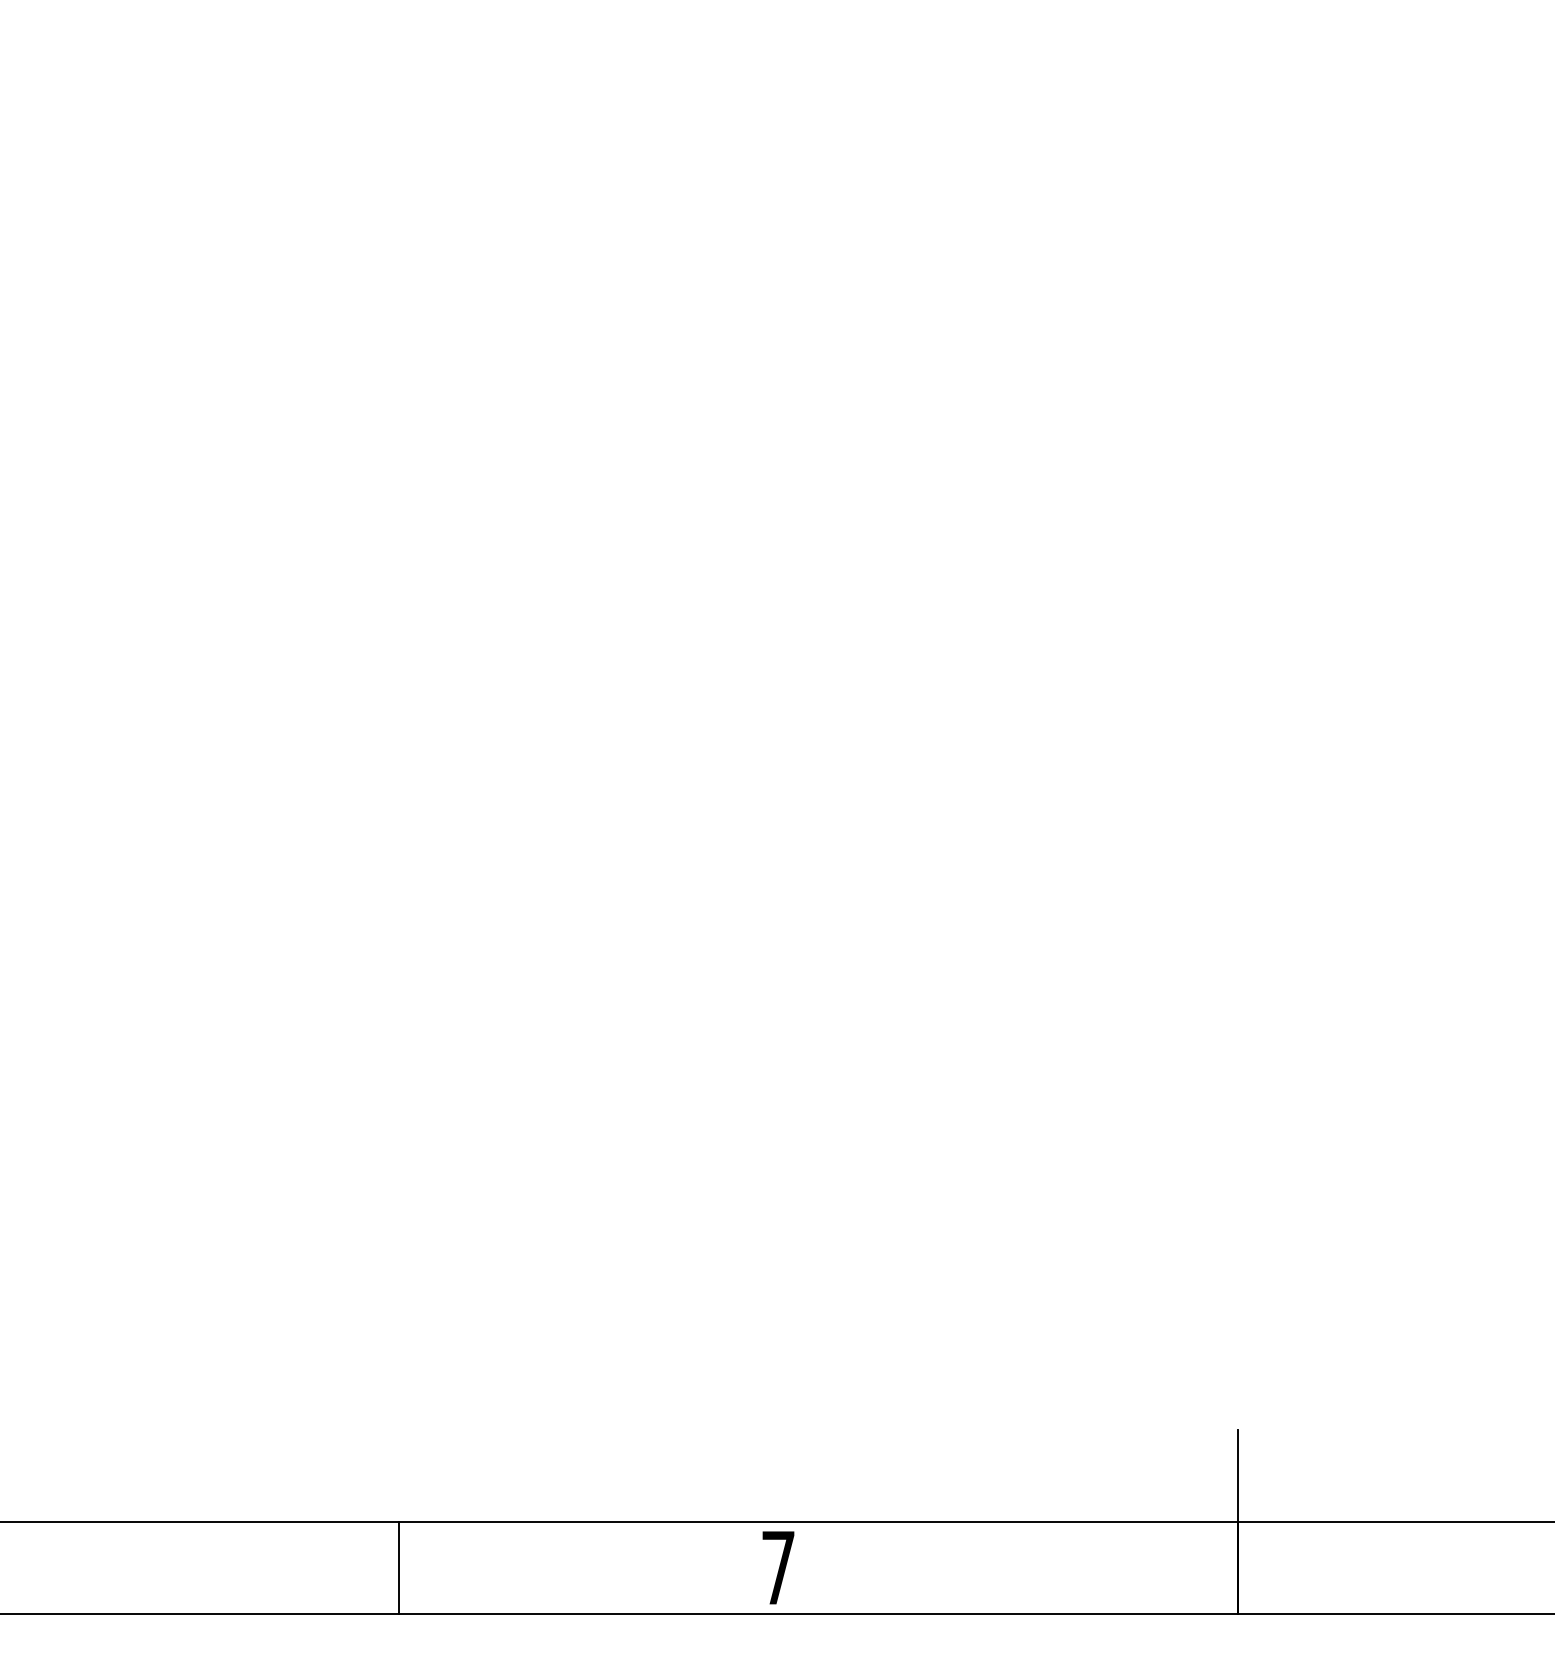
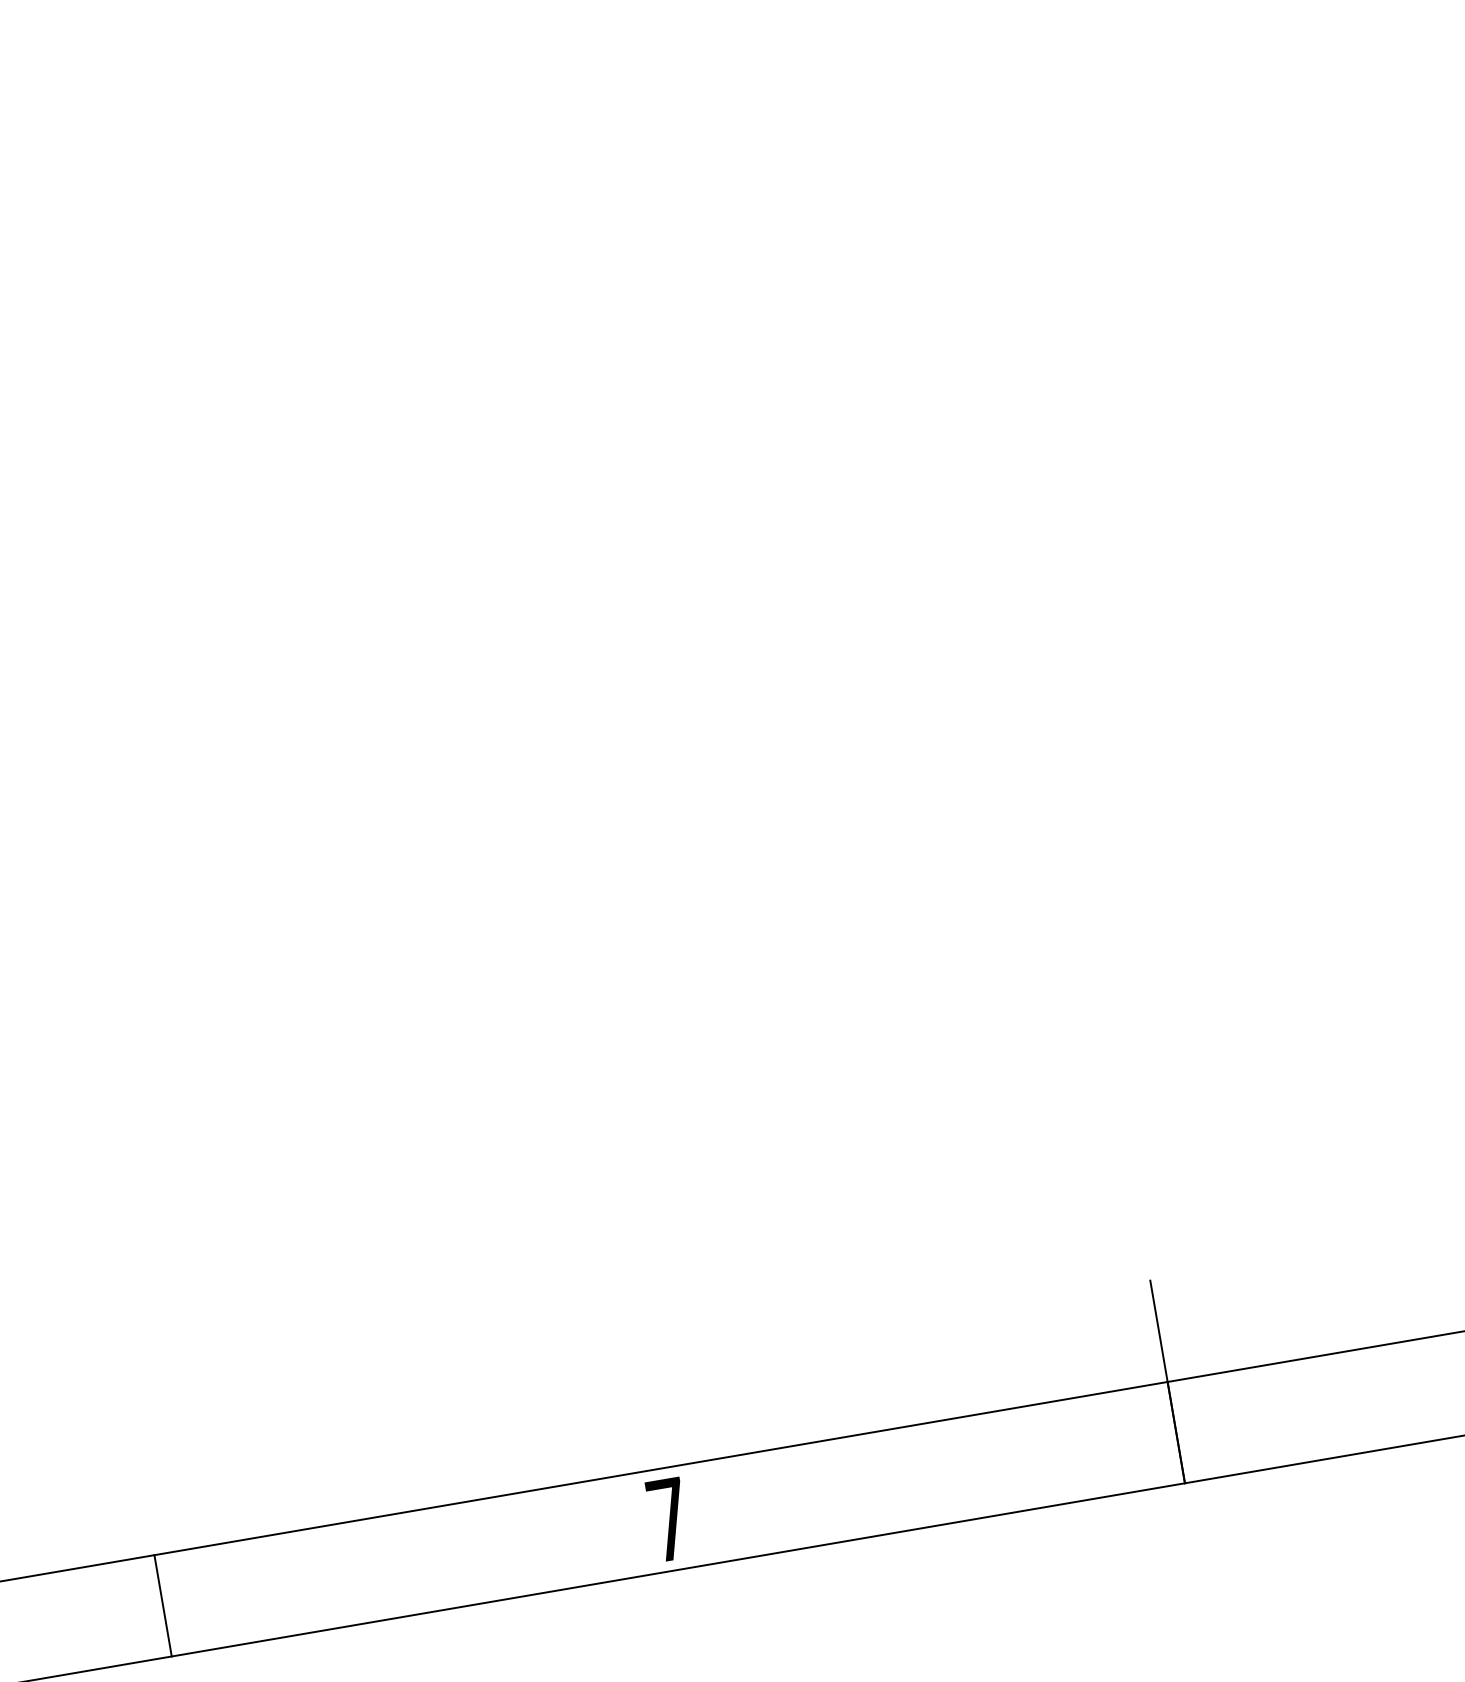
line: (399, 1567) -> (163, 1605), moved

